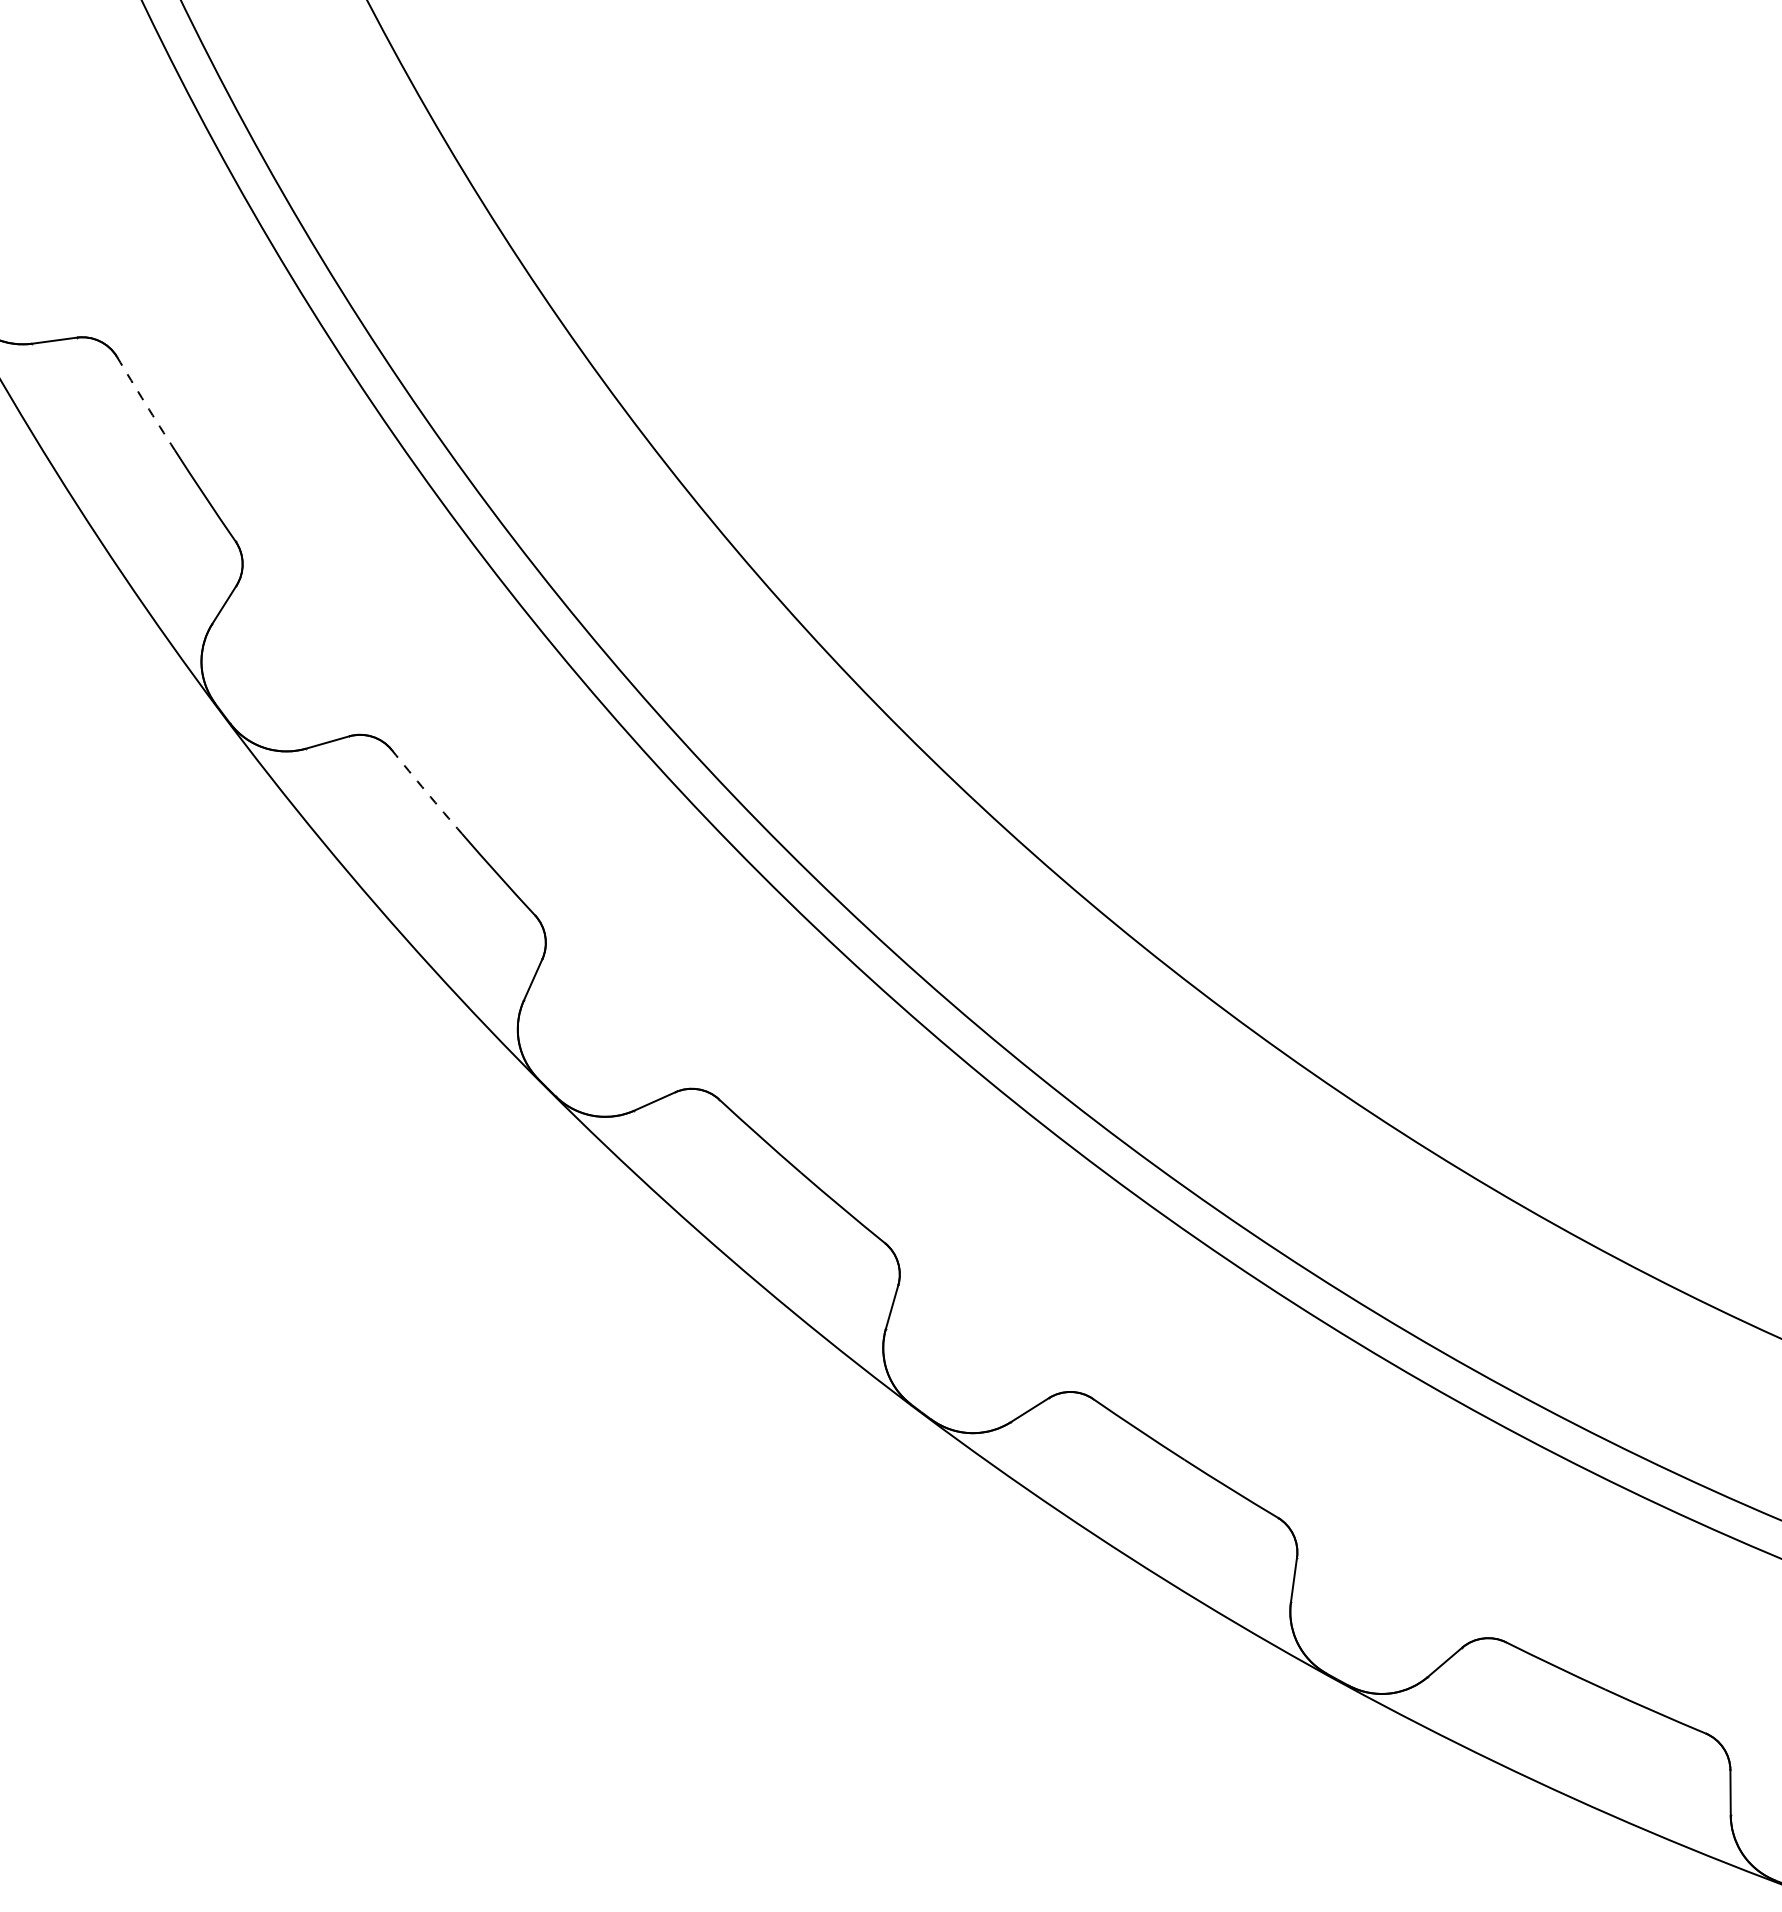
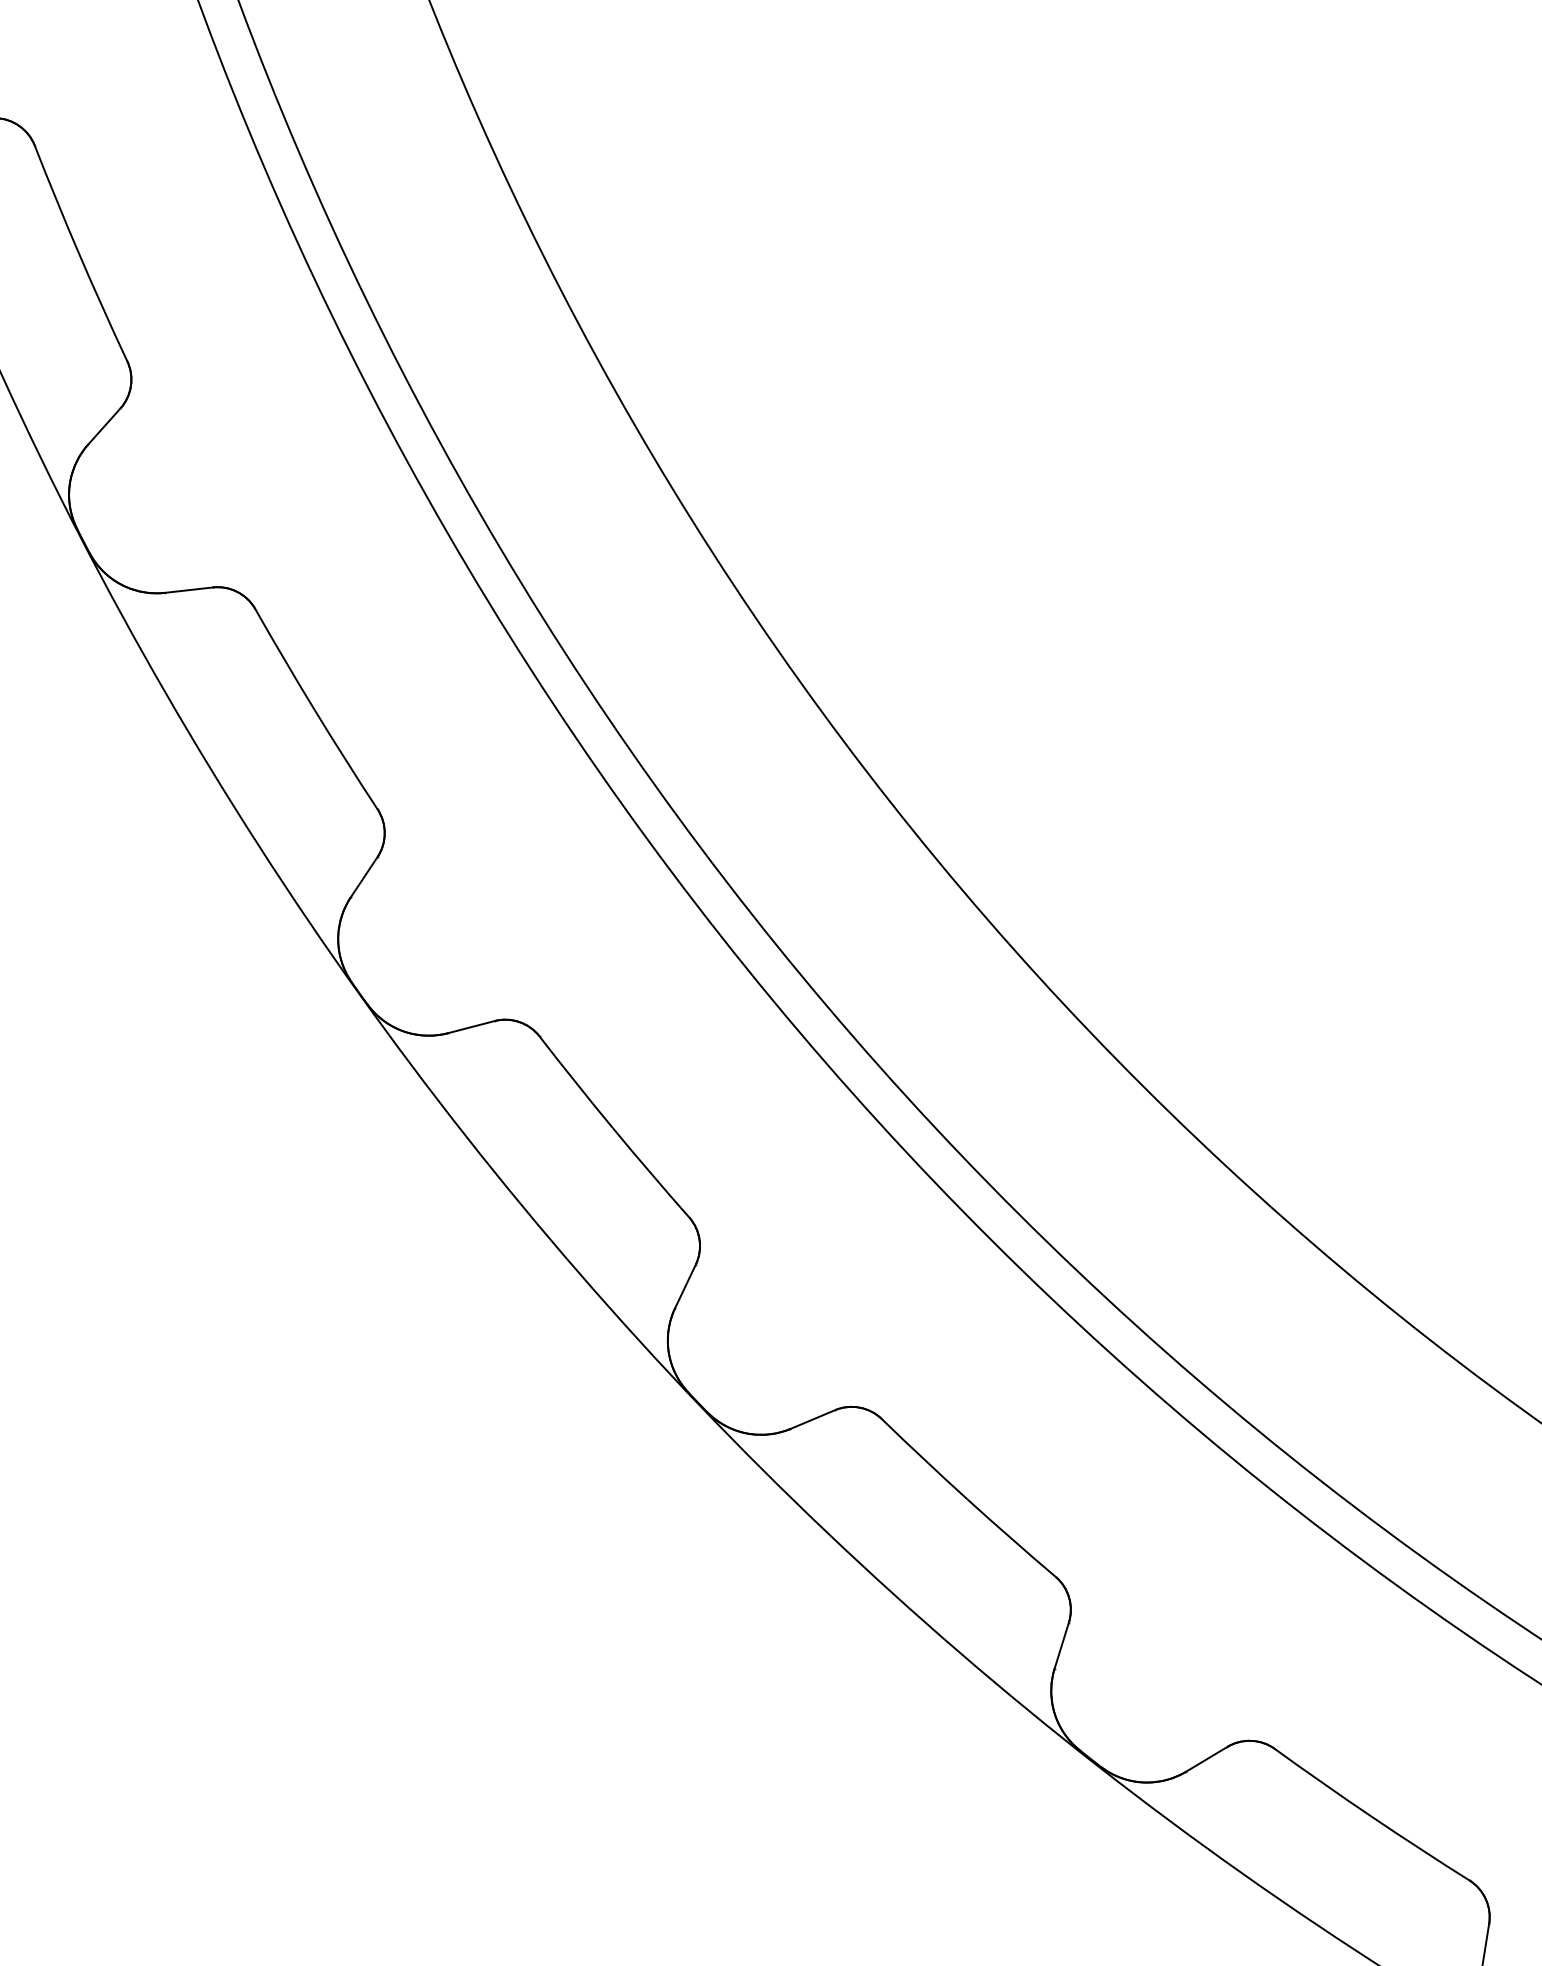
arc: (145, 403) -> (56, 199), dashed -> solid
arc: (426, 792) -> (284, 660), dashed -> solid

